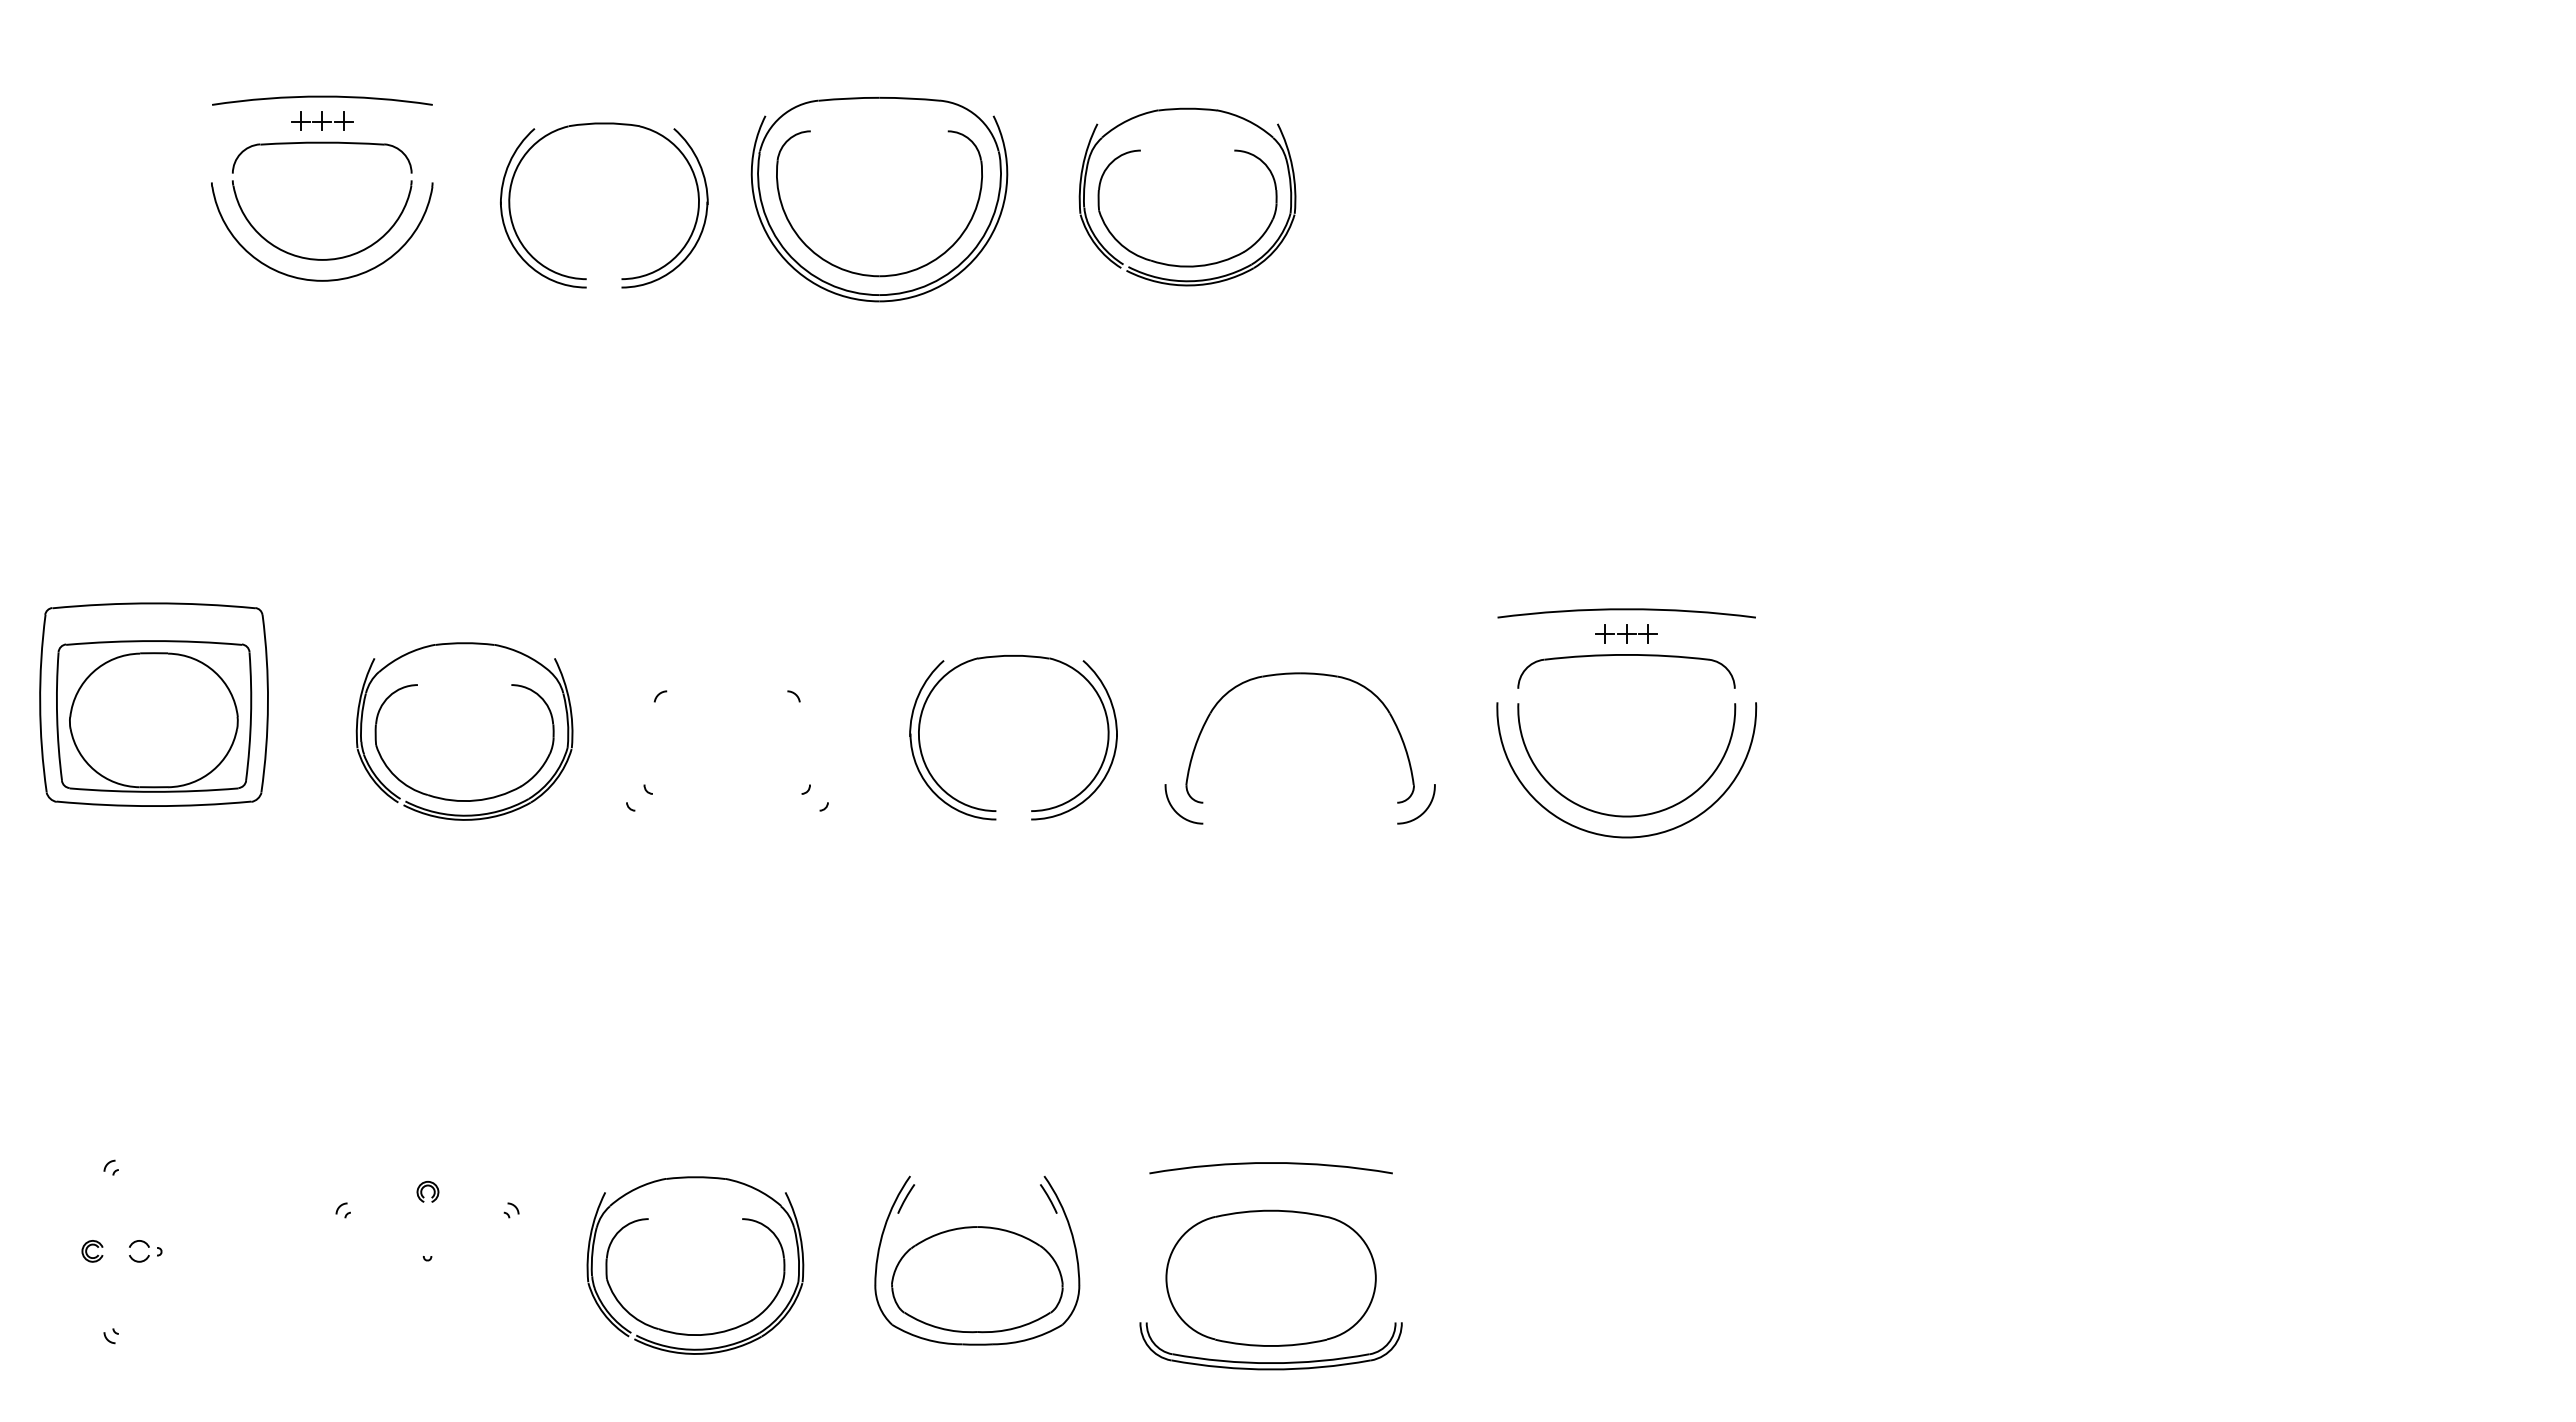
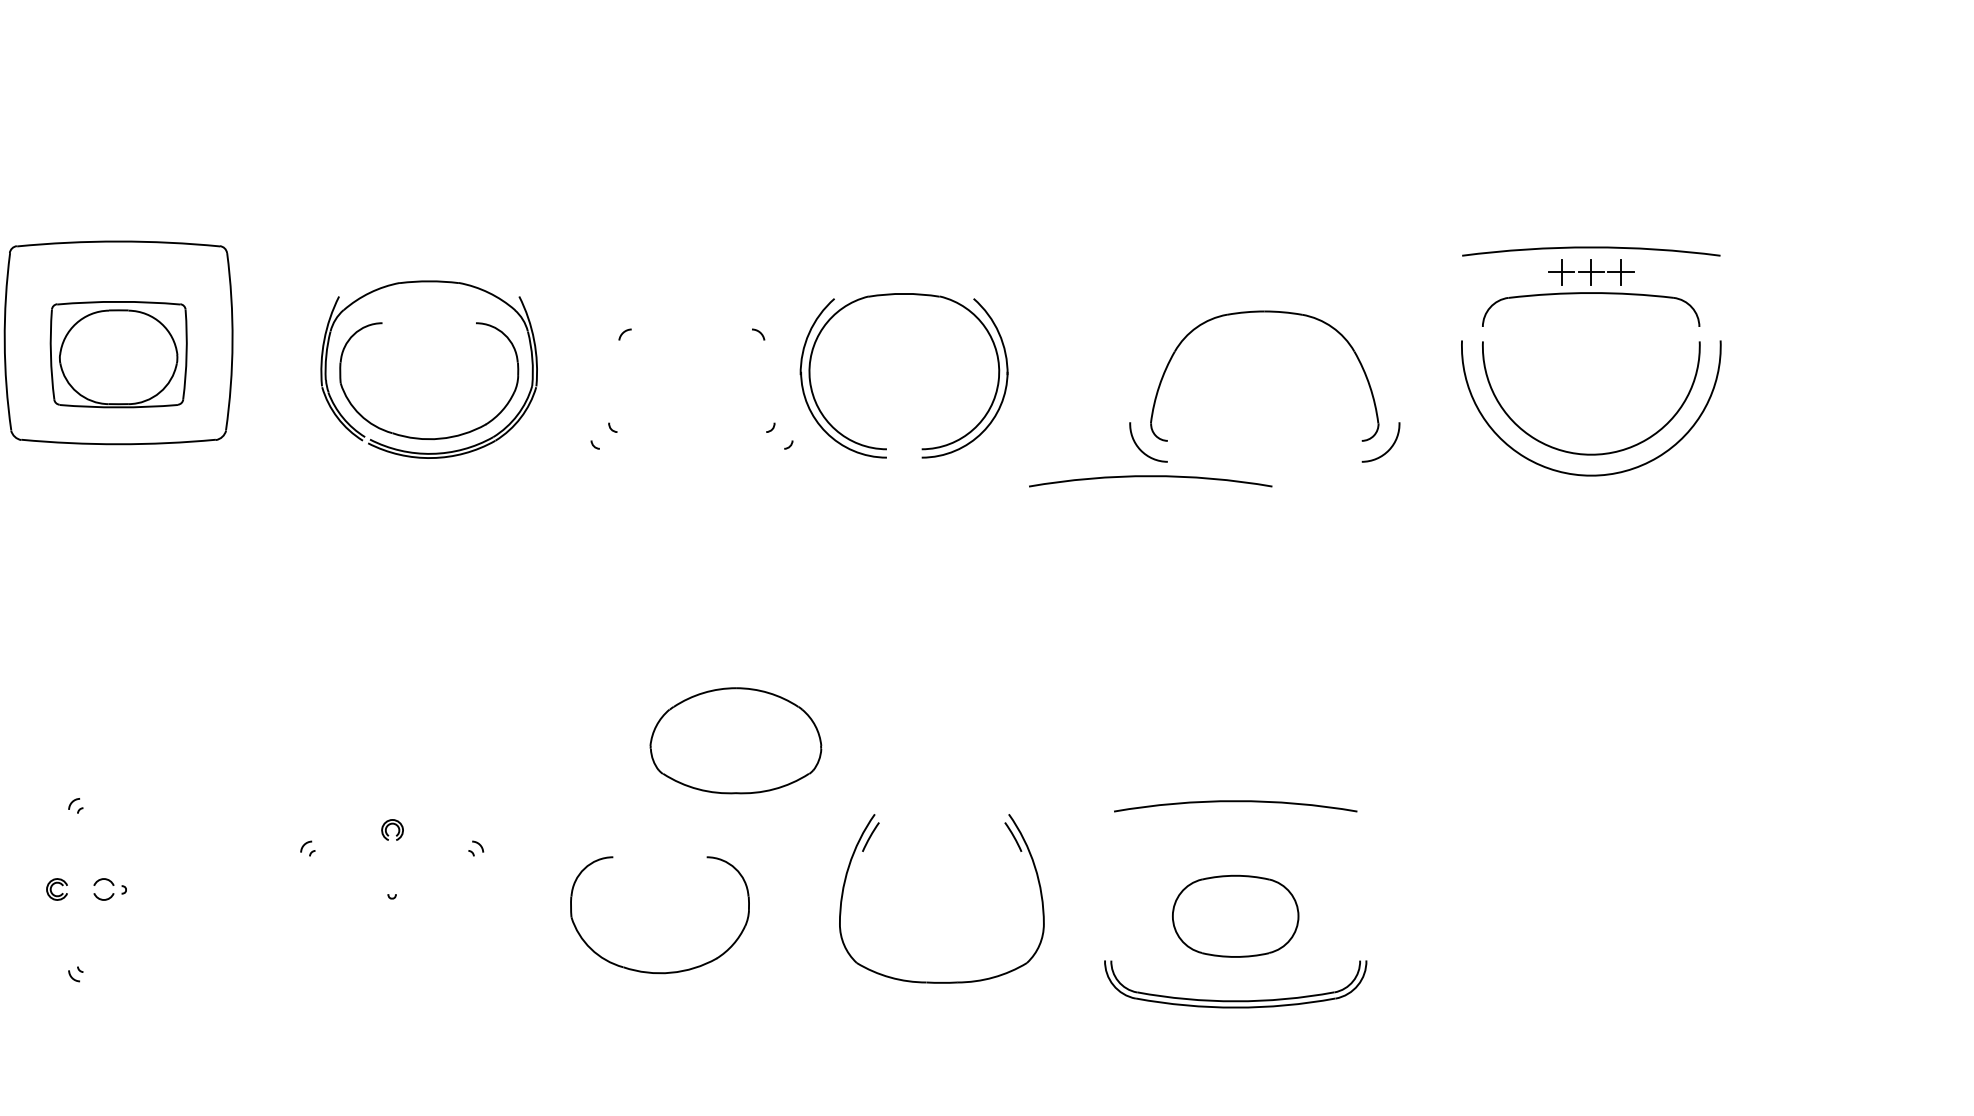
part: (1626, 633) -> (1591, 271), size x1.4
part: (154, 716) -> (119, 354), size x0.7
part: (996, 810) -> (887, 448), moved
arc: (1185, 838) -> (1150, 476), added
part: (1270, 1277) -> (1235, 915), size x0.6
part: (977, 1279) -> (736, 740), moved
part: (695, 1348) -> (660, 986), removed

